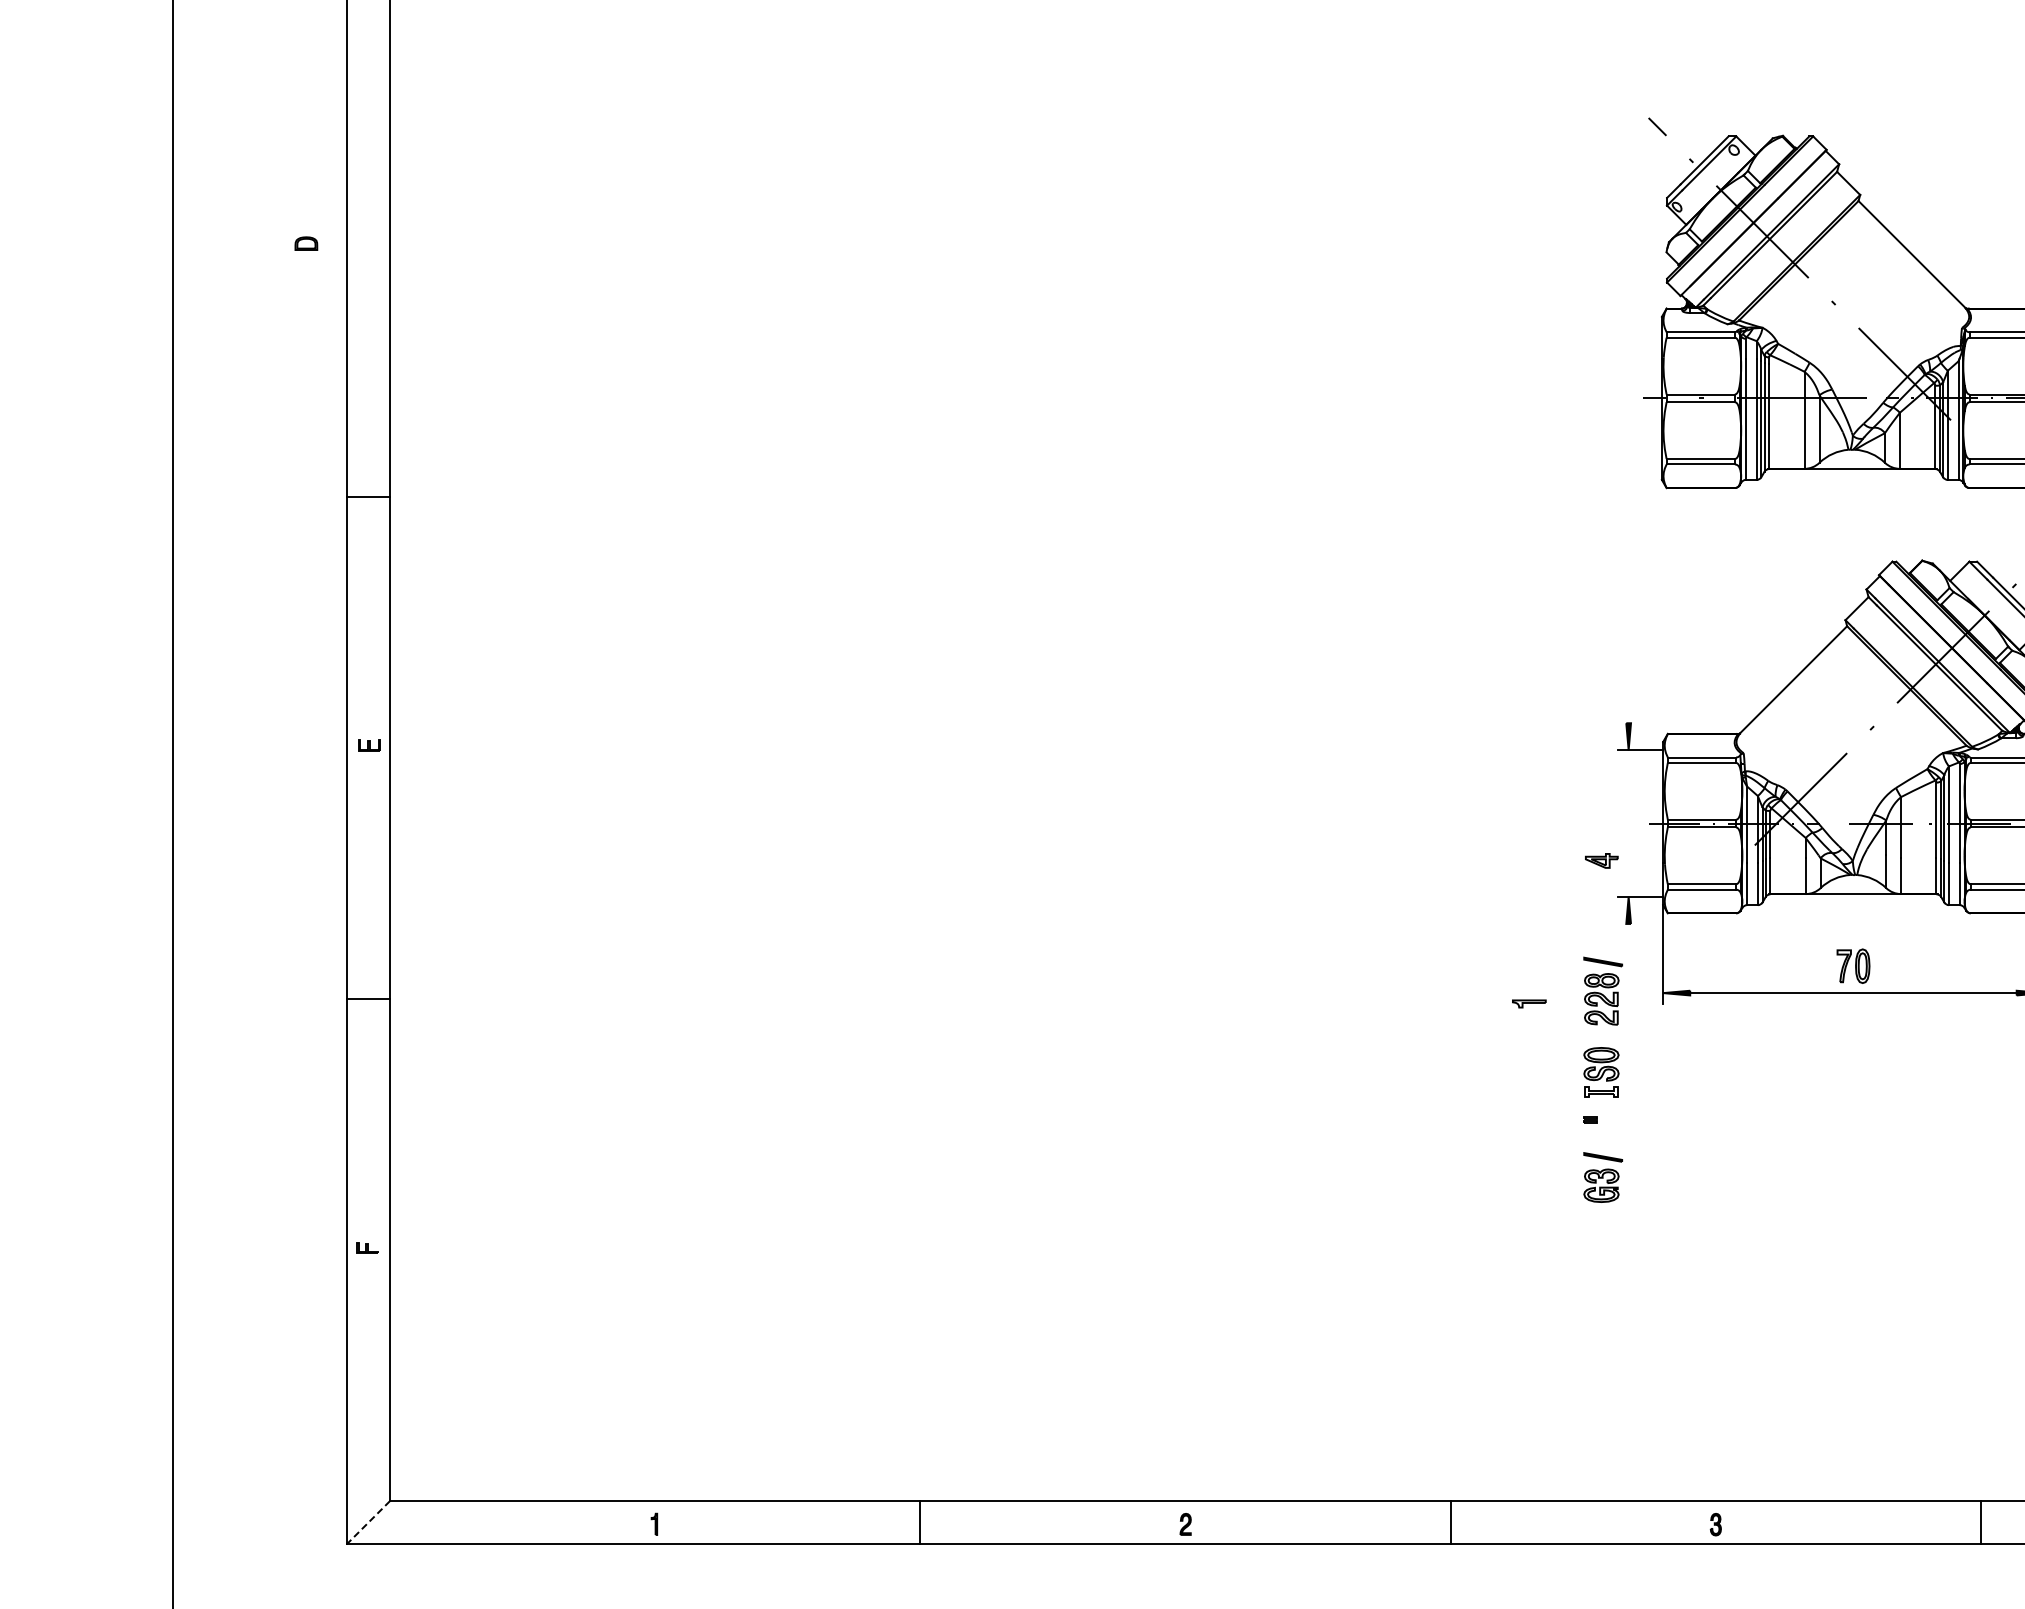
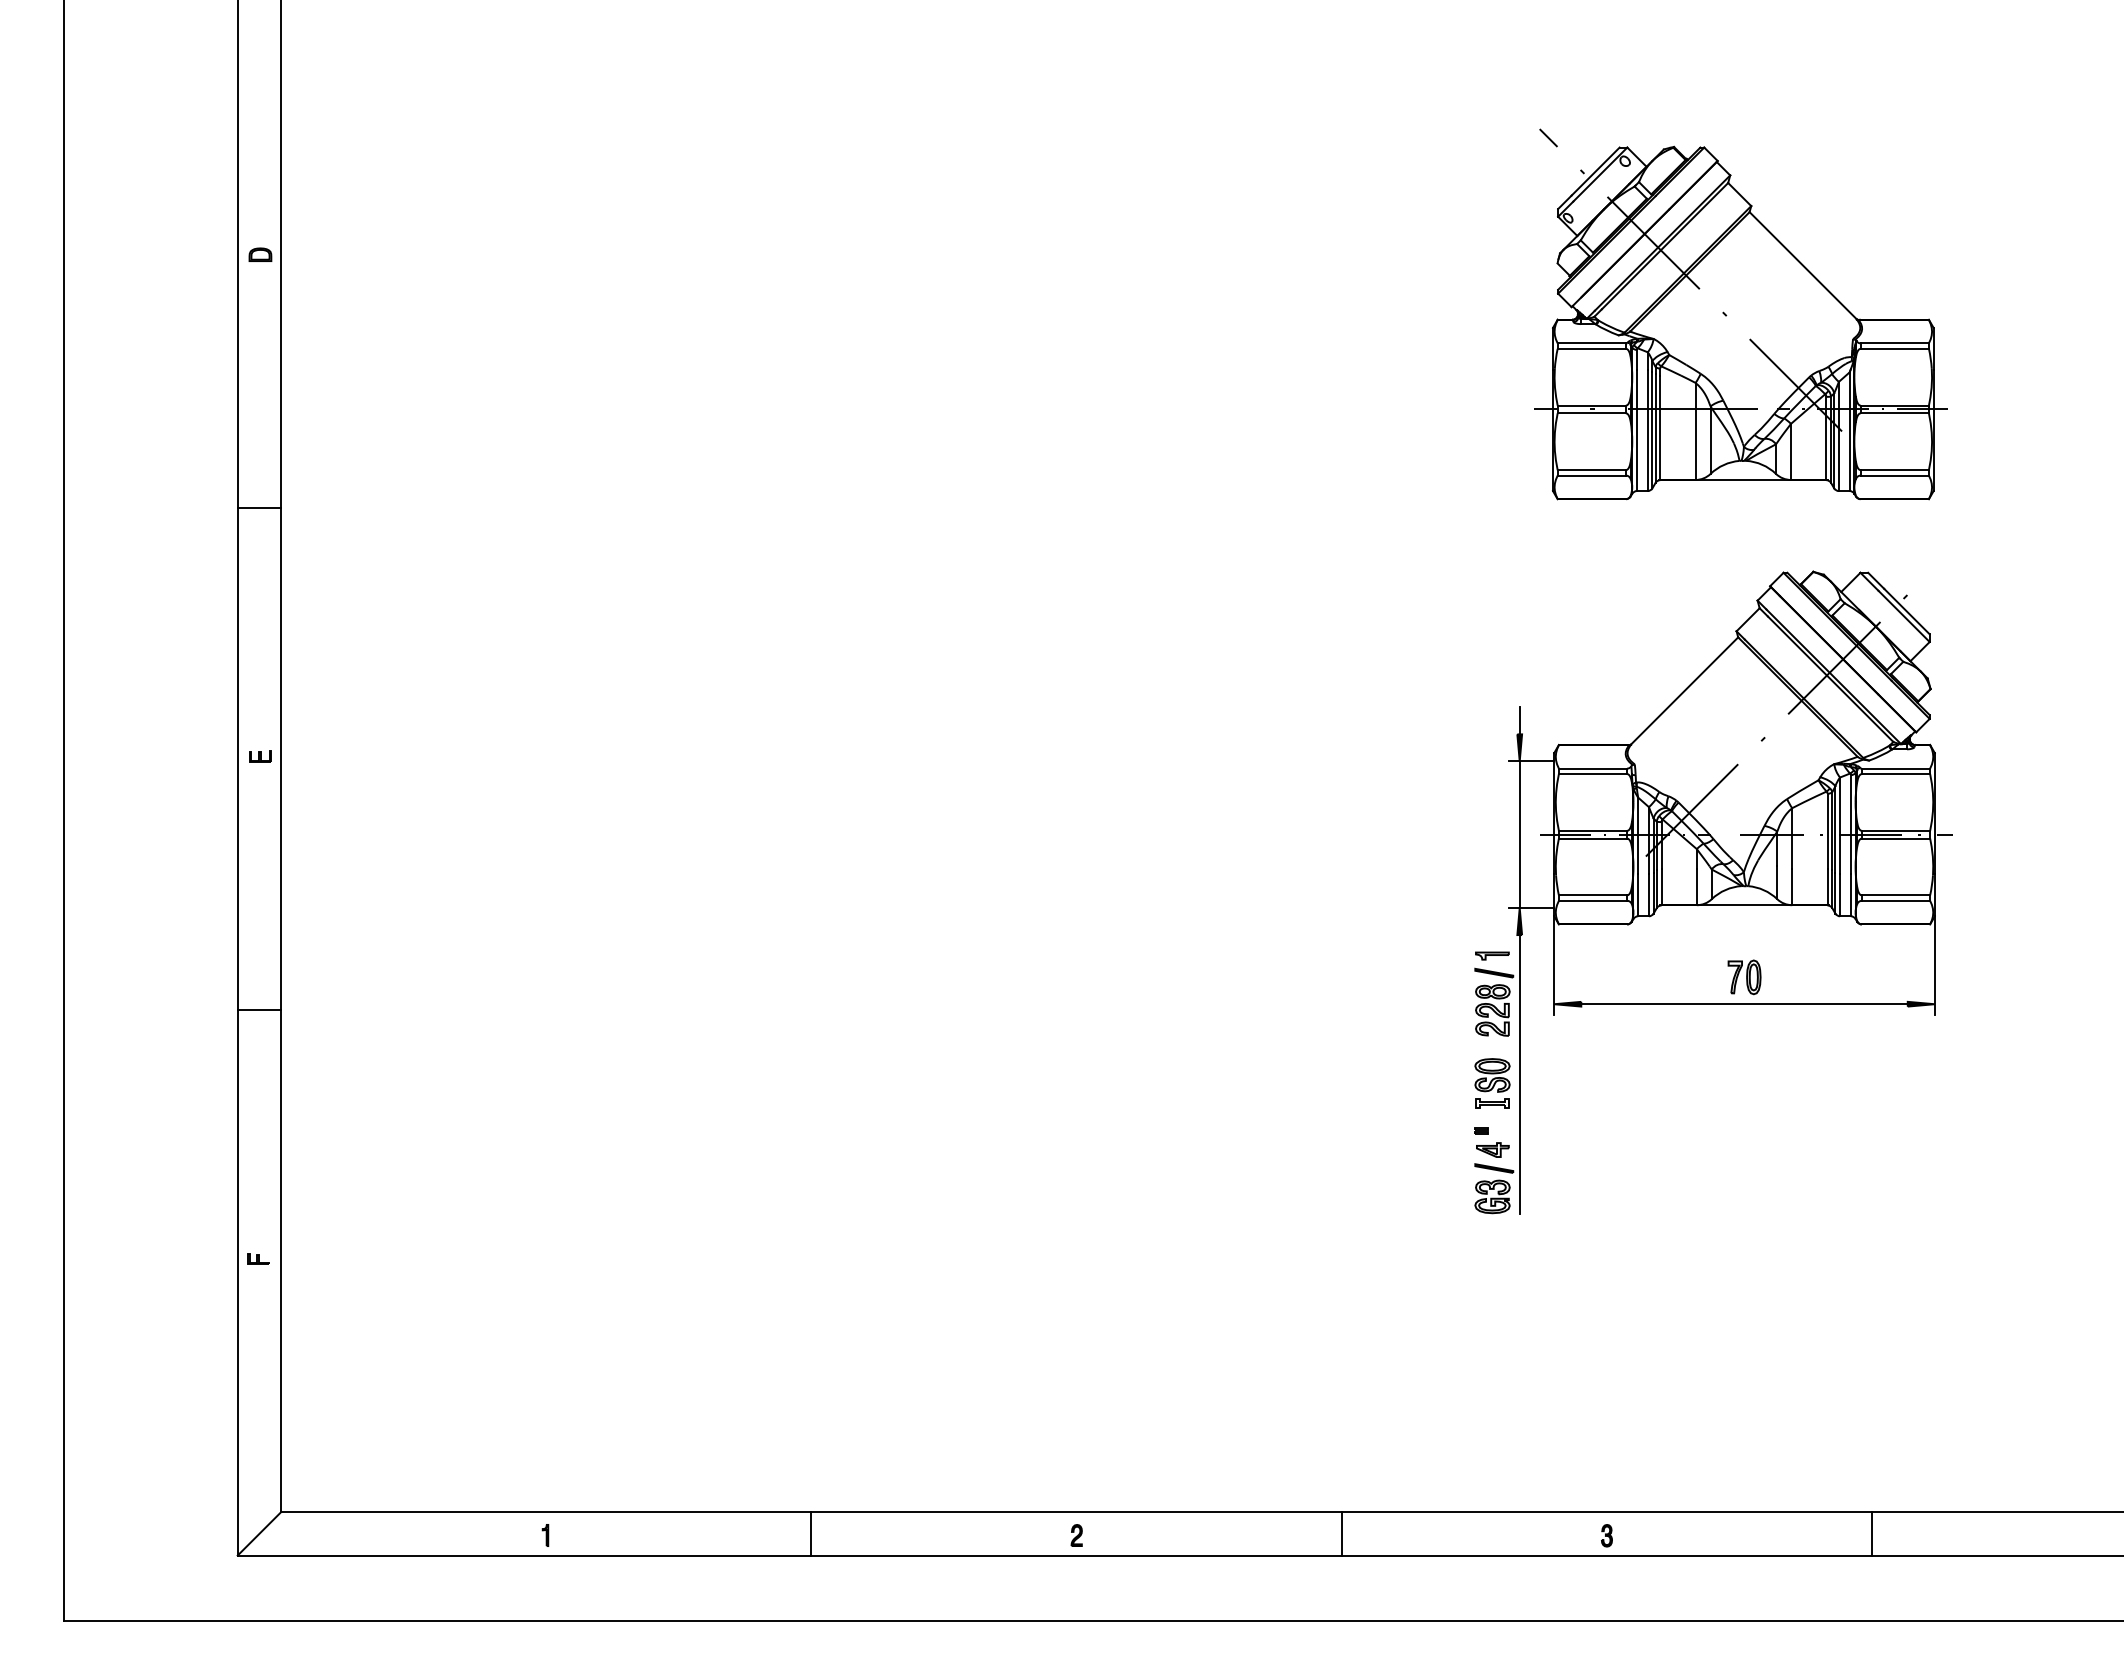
part: (306, 243) -> (260, 254), moved
line: (1628, 709) -> (1519, 720), added
line: (1628, 823) -> (1519, 834), added
part: (1601, 860) -> (1492, 1149), moved
part: (1529, 1003) -> (1492, 955), moved
line: (1628, 1063) -> (1519, 1074), added
line: (368, 1522) -> (259, 1533), dashed -> solid

